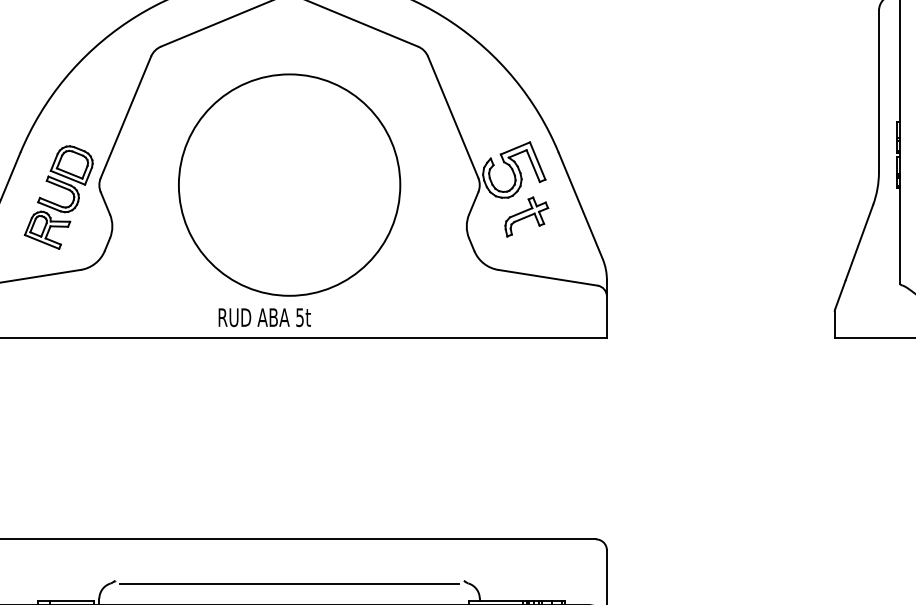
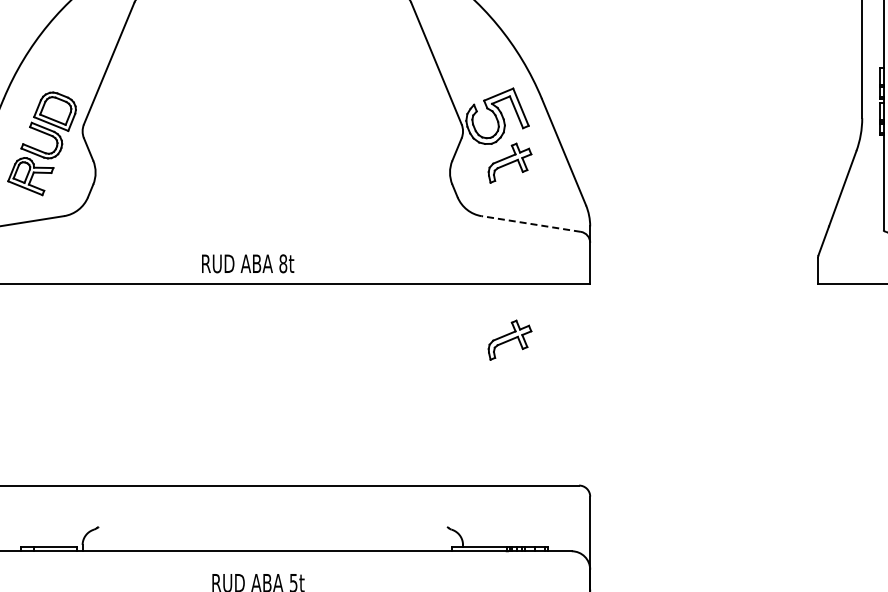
circle: (289, 184) -> (272, 130), removed
line: (547, 277) -> (530, 223), solid -> dashed
text: (299, 317) -> (282, 263), 5t -> 8t
part: (526, 393) -> (509, 339), added
line: (289, 583) -> (272, 529), removed

